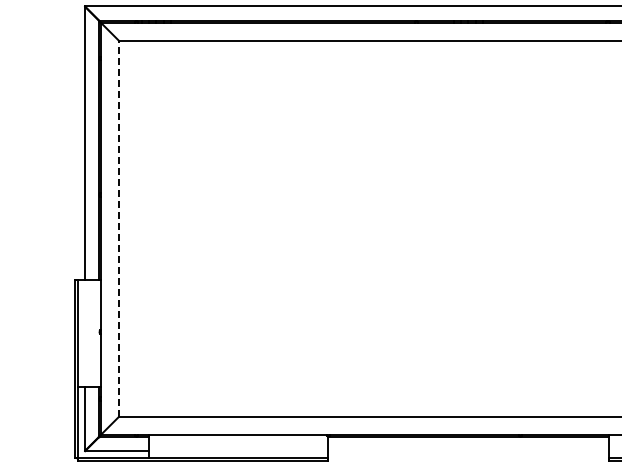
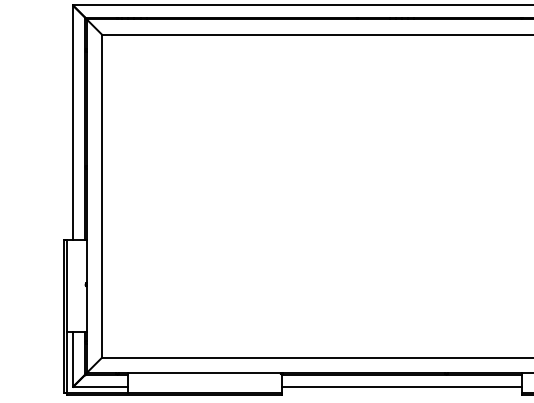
line: (118, 228) -> (101, 195), dashed -> solid
line: (467, 451) -> (401, 387), added

